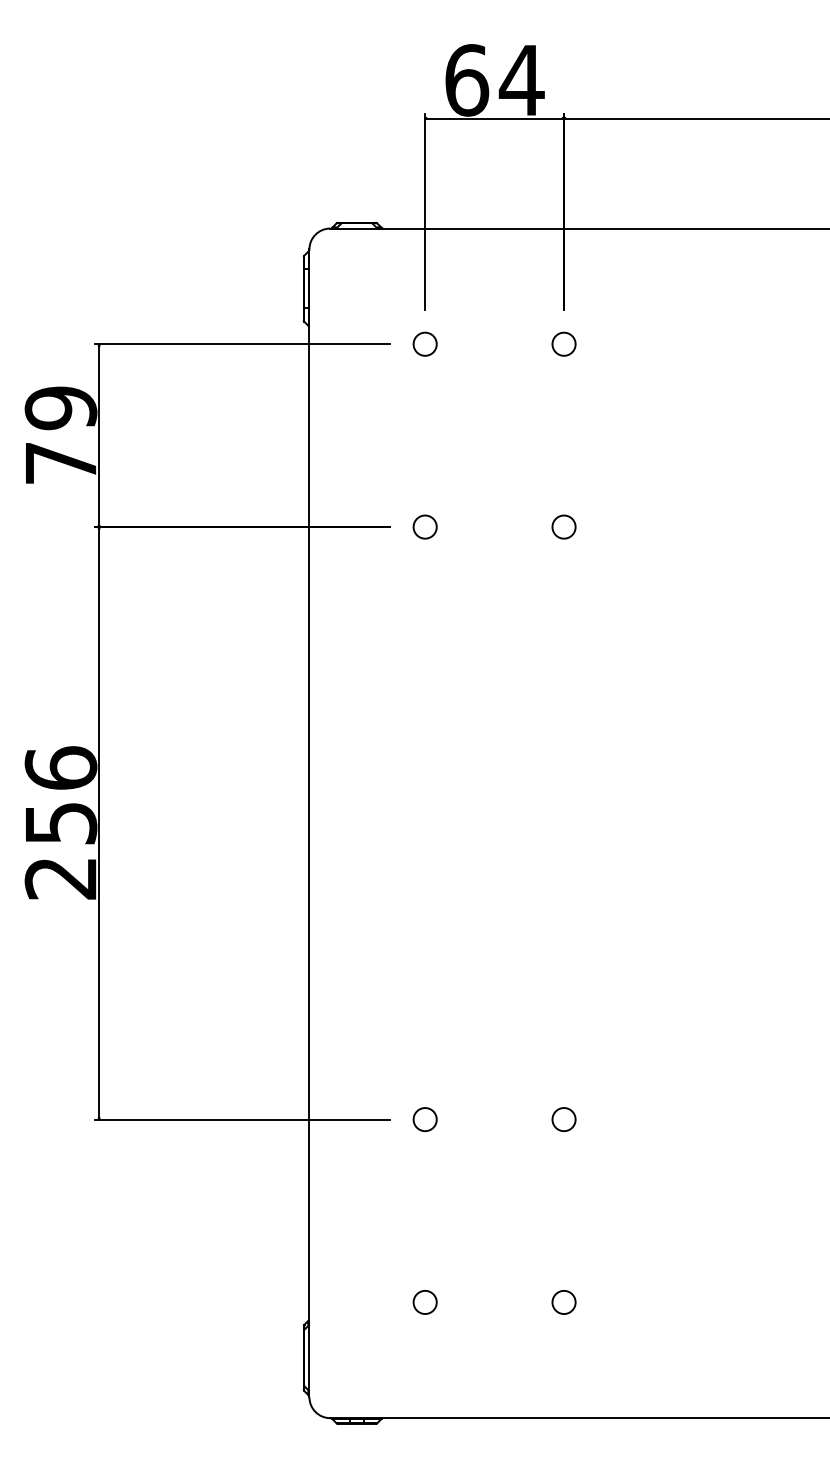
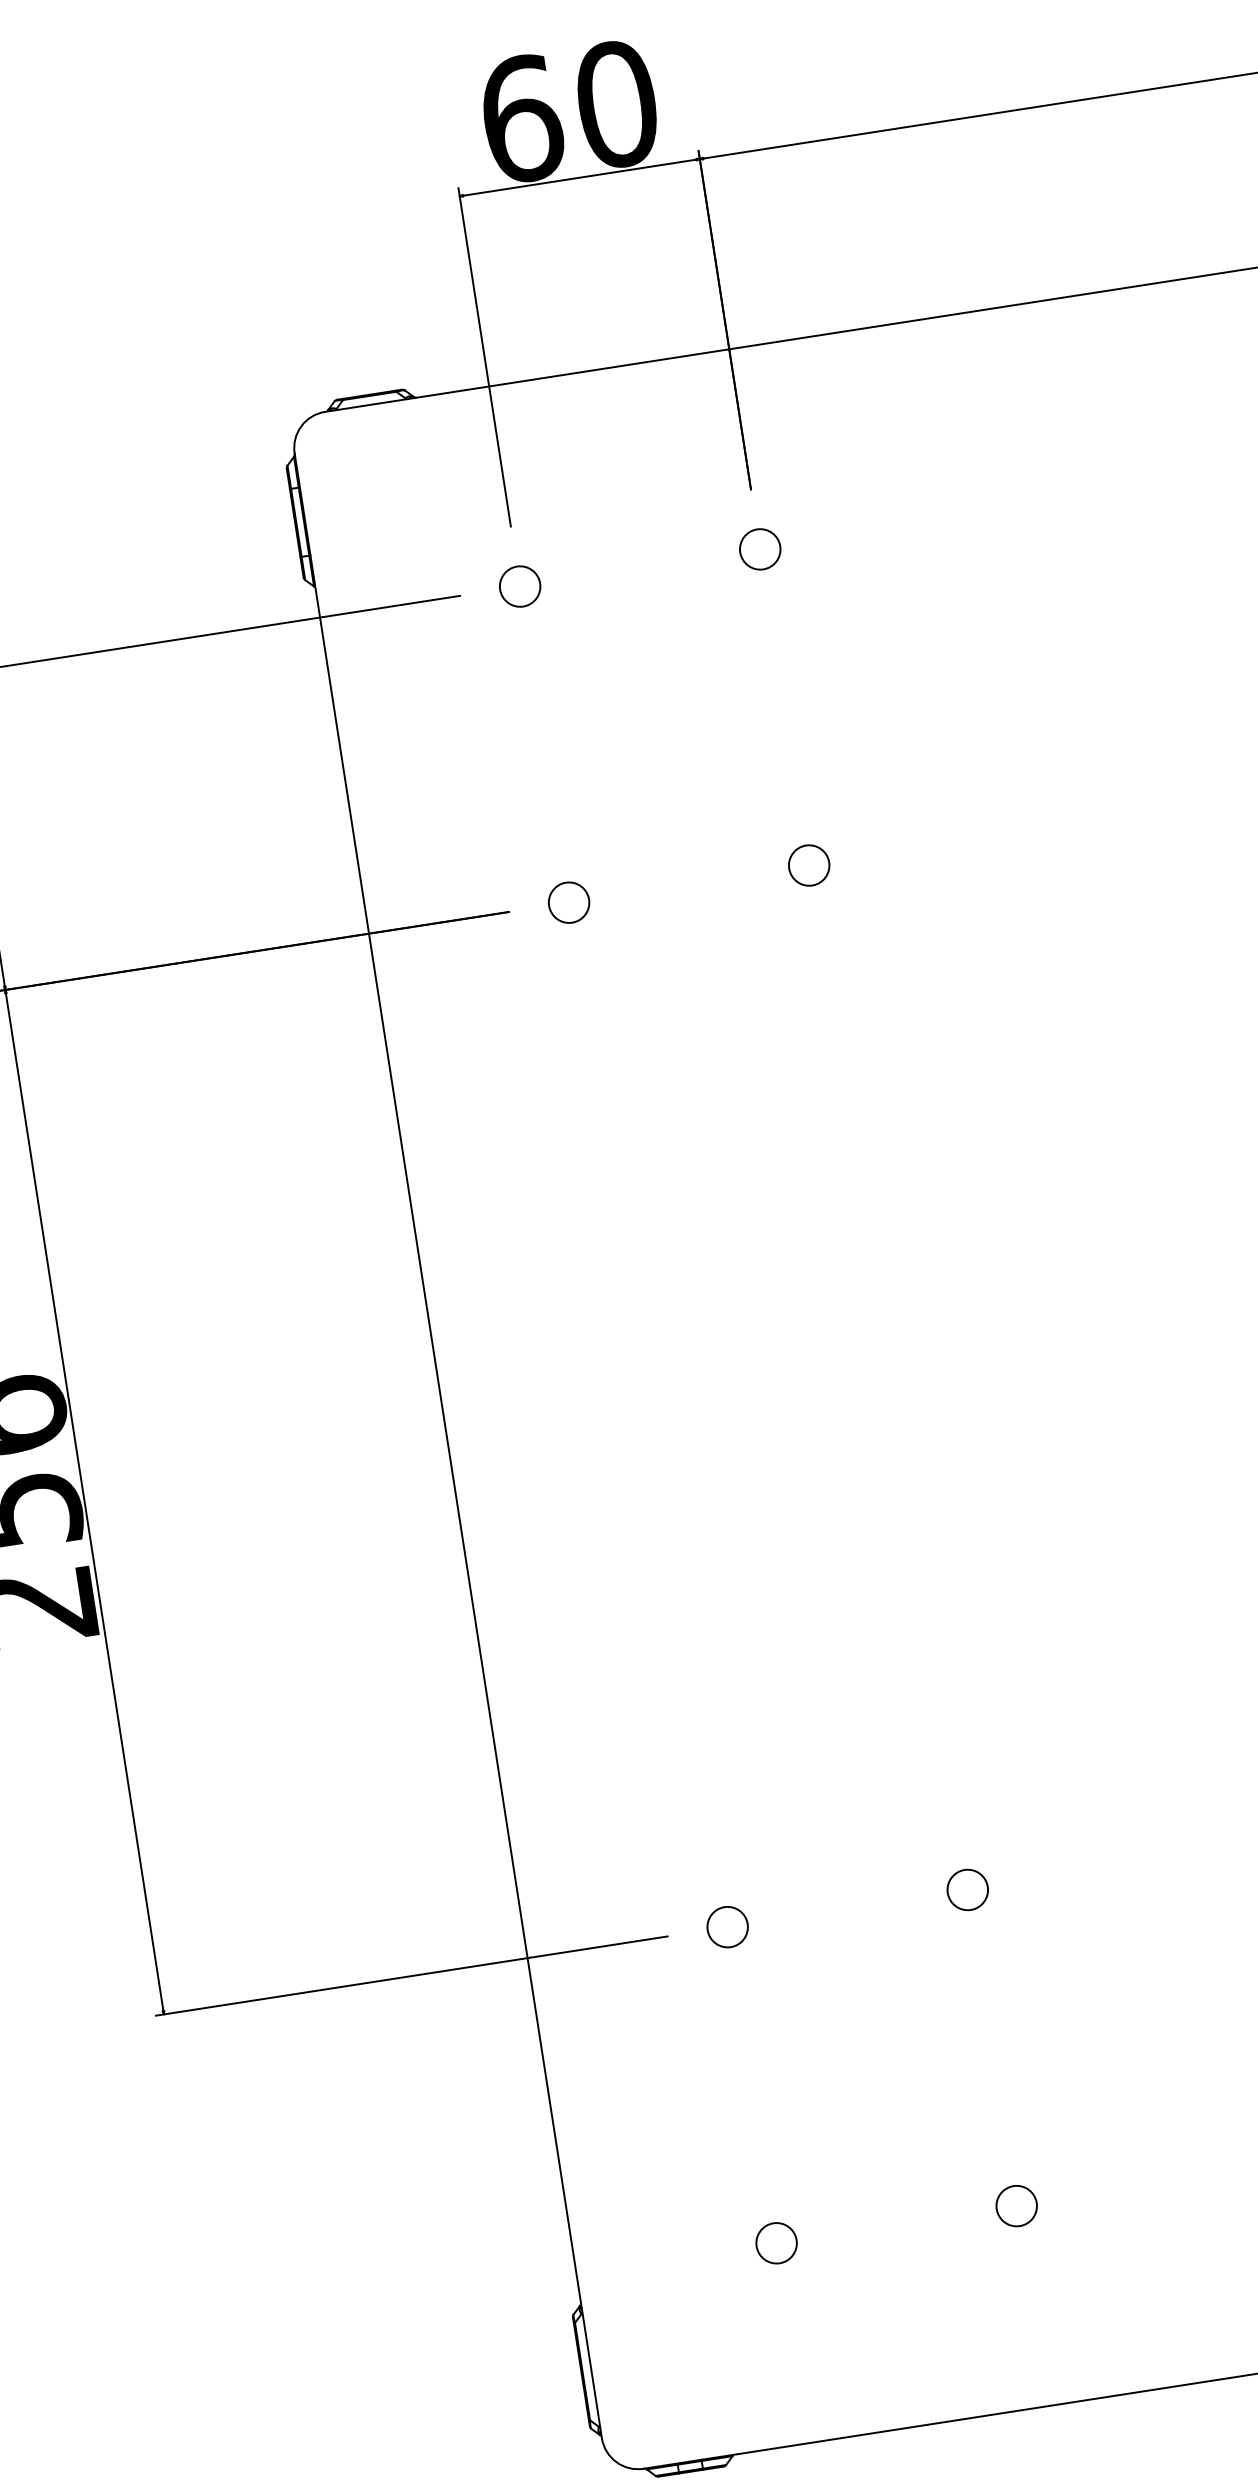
text: (521, 80) -> (616, 104), 64 -> 60

